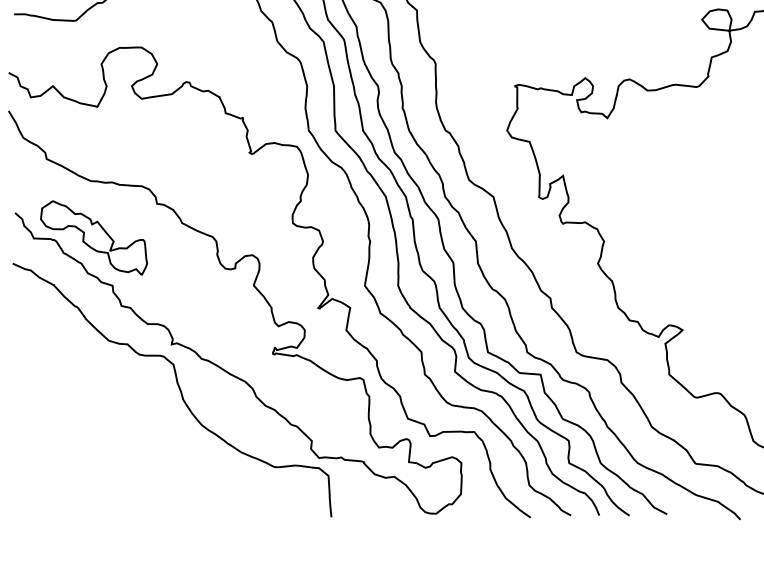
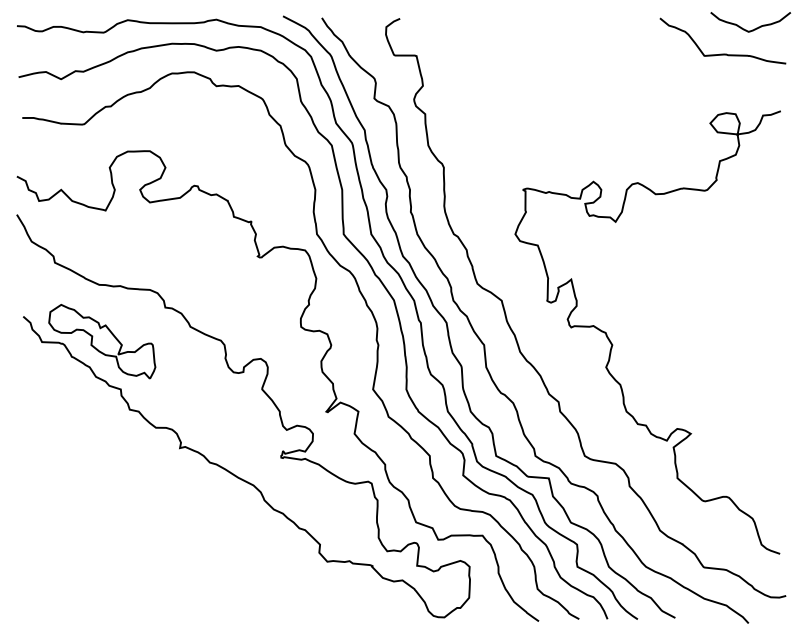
curve: (178, 387) -> (186, 491), removed

